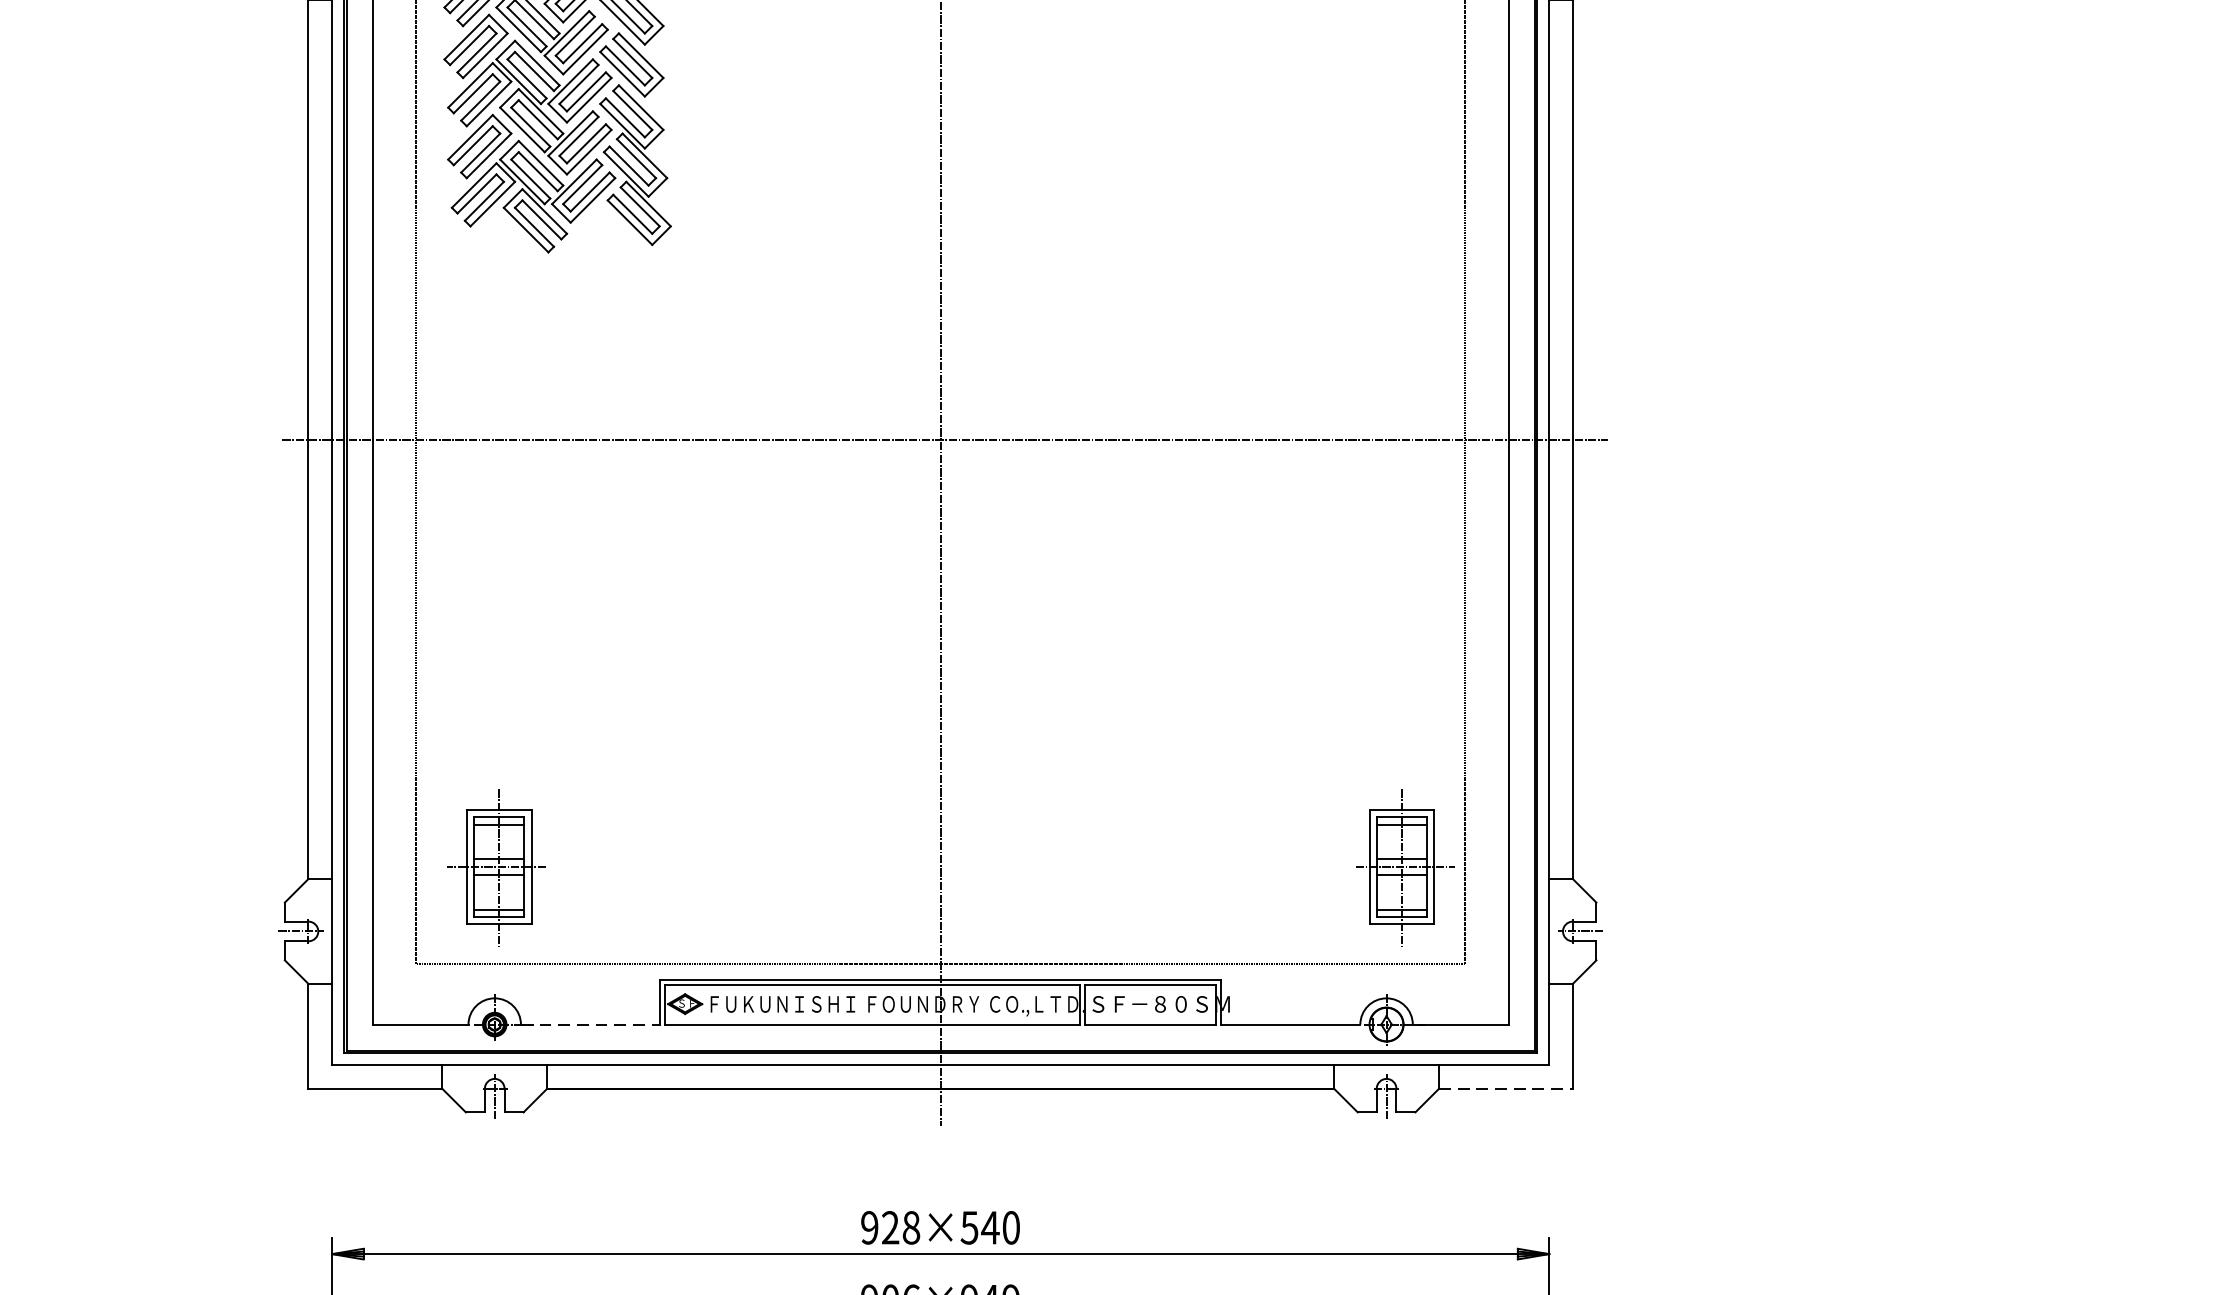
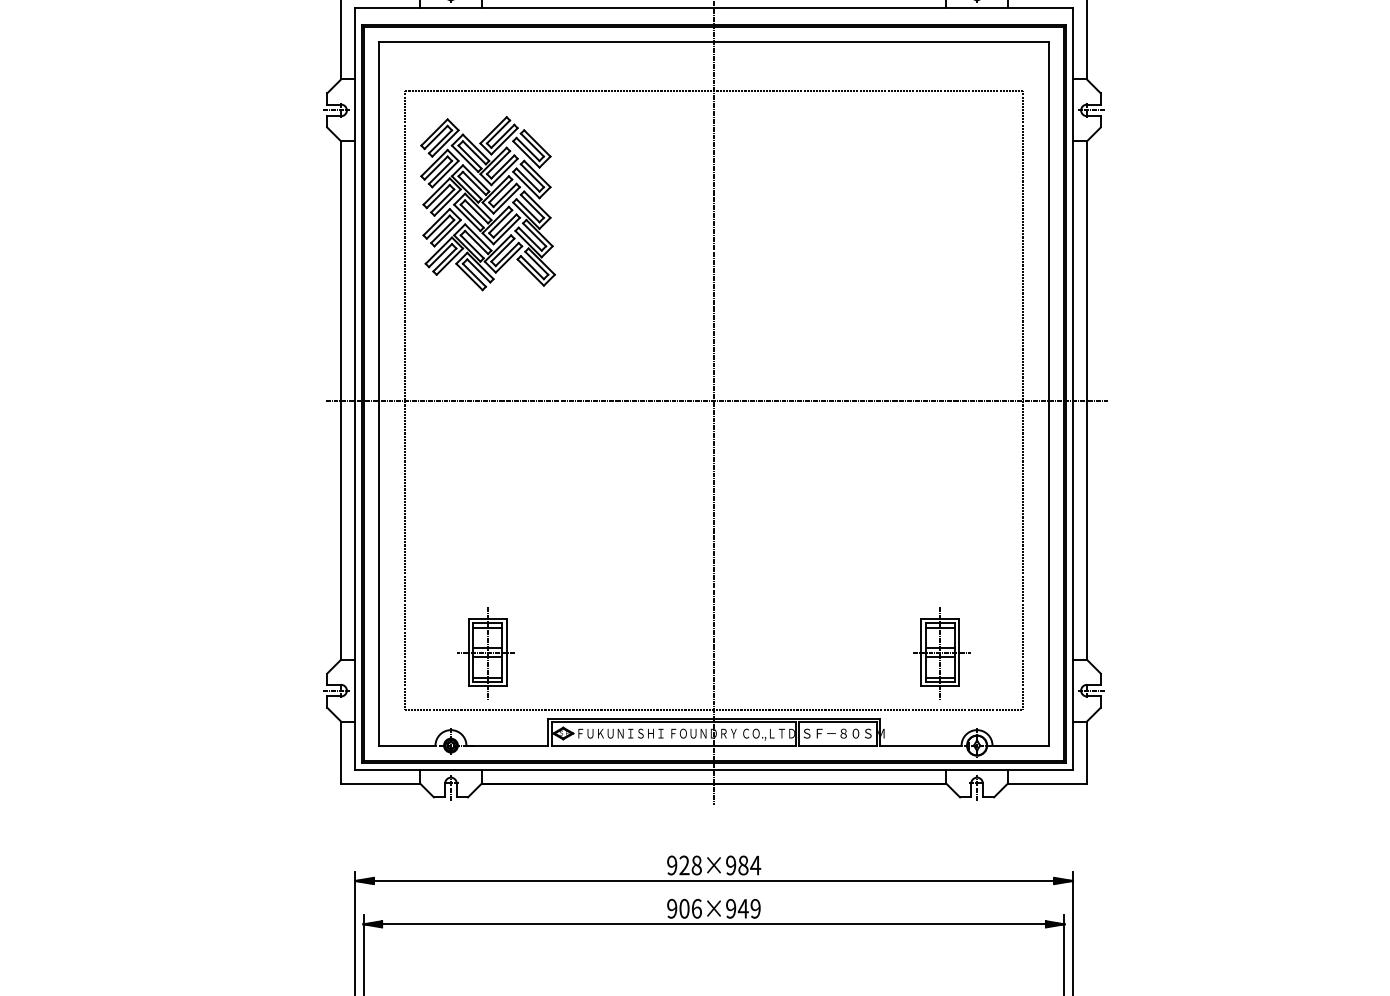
part: (495, 868) -> (485, 653), moved
part: (1404, 868) -> (941, 653), moved
line: (590, 1024) -> (507, 745), dashed -> solid
line: (1506, 1088) -> (1047, 783), dashed -> solid
text: (990, 1227) -> (743, 865), 928×540 -> 928×984

